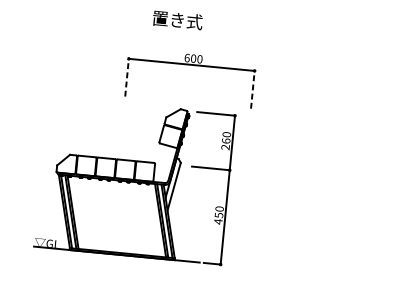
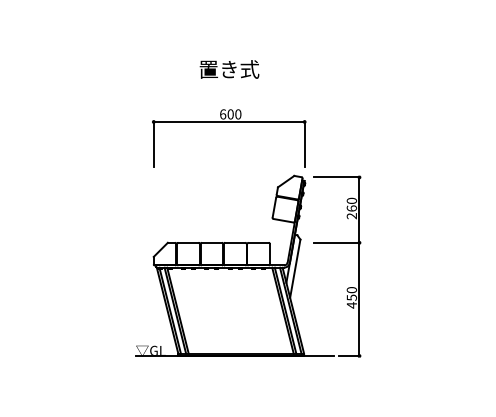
text: (177, 20) -> (229, 69), moved
line: (126, 77) -> (153, 144), dashed -> solid
line: (252, 89) -> (304, 144), dashed -> solid
part: (135, 180) -> (248, 265), moved

